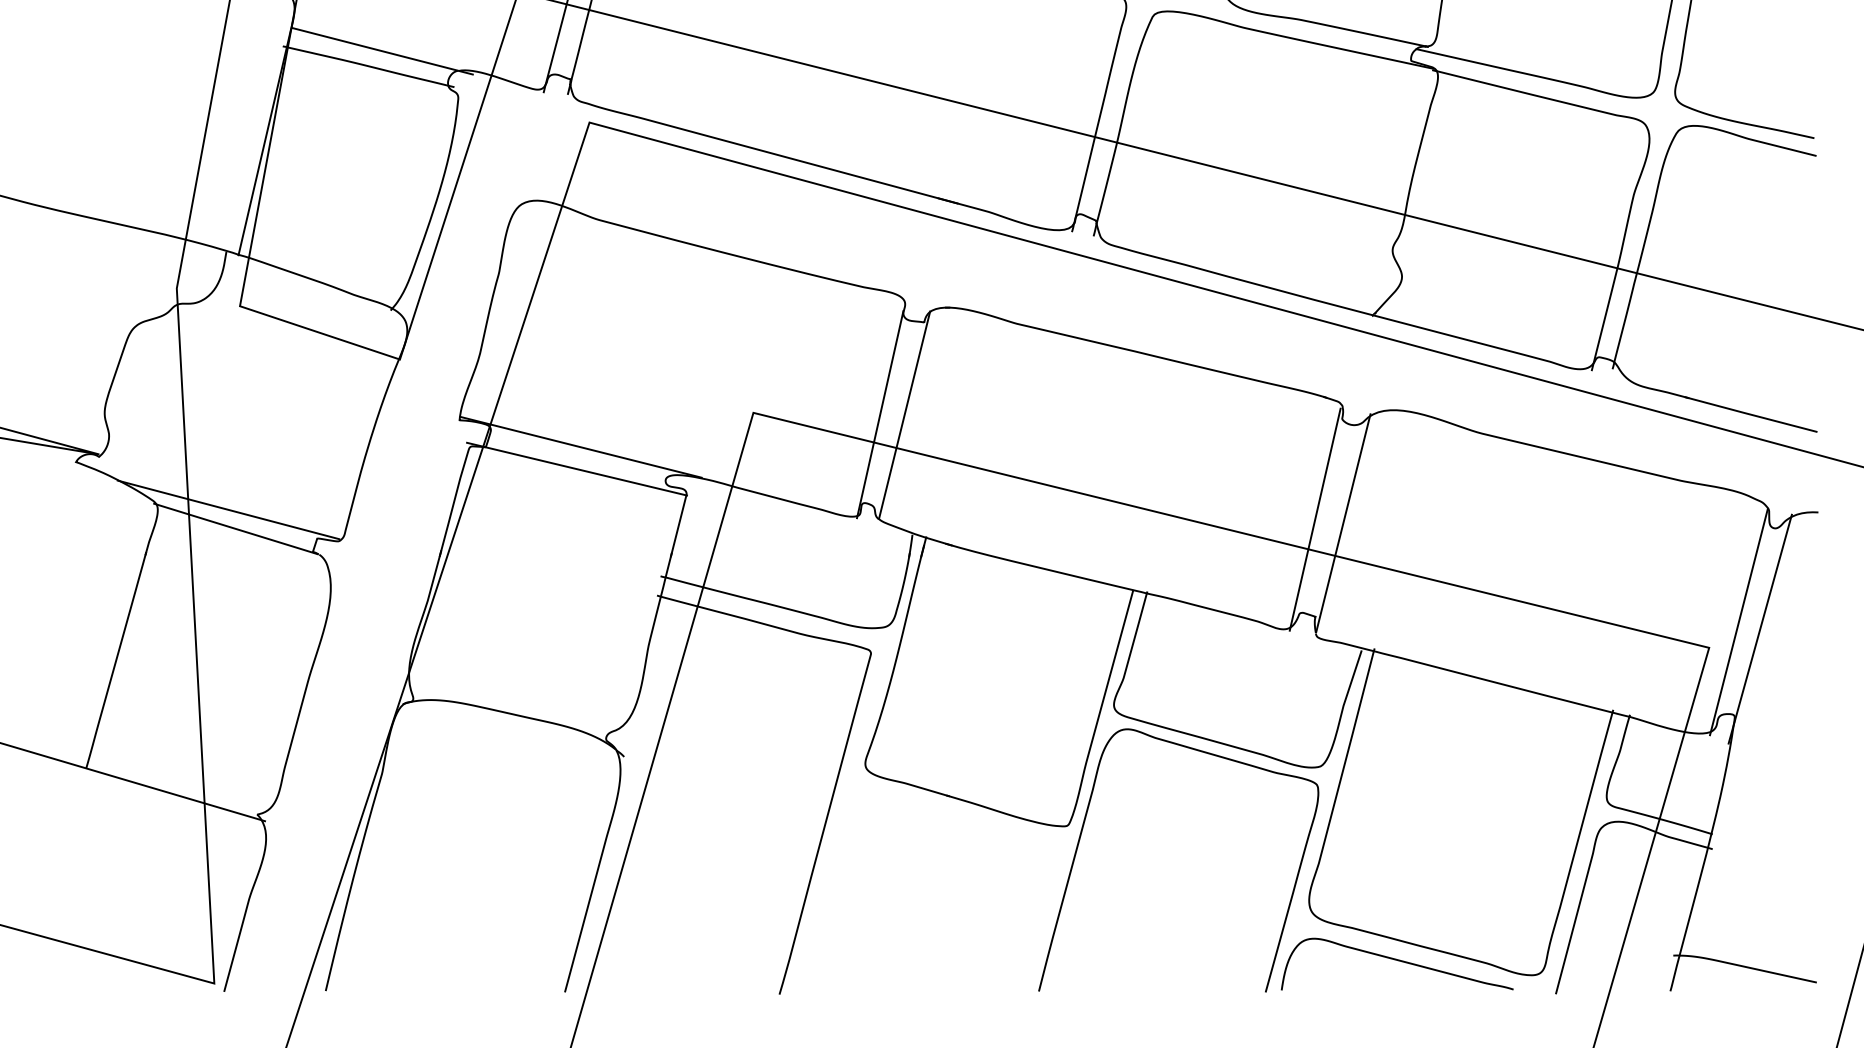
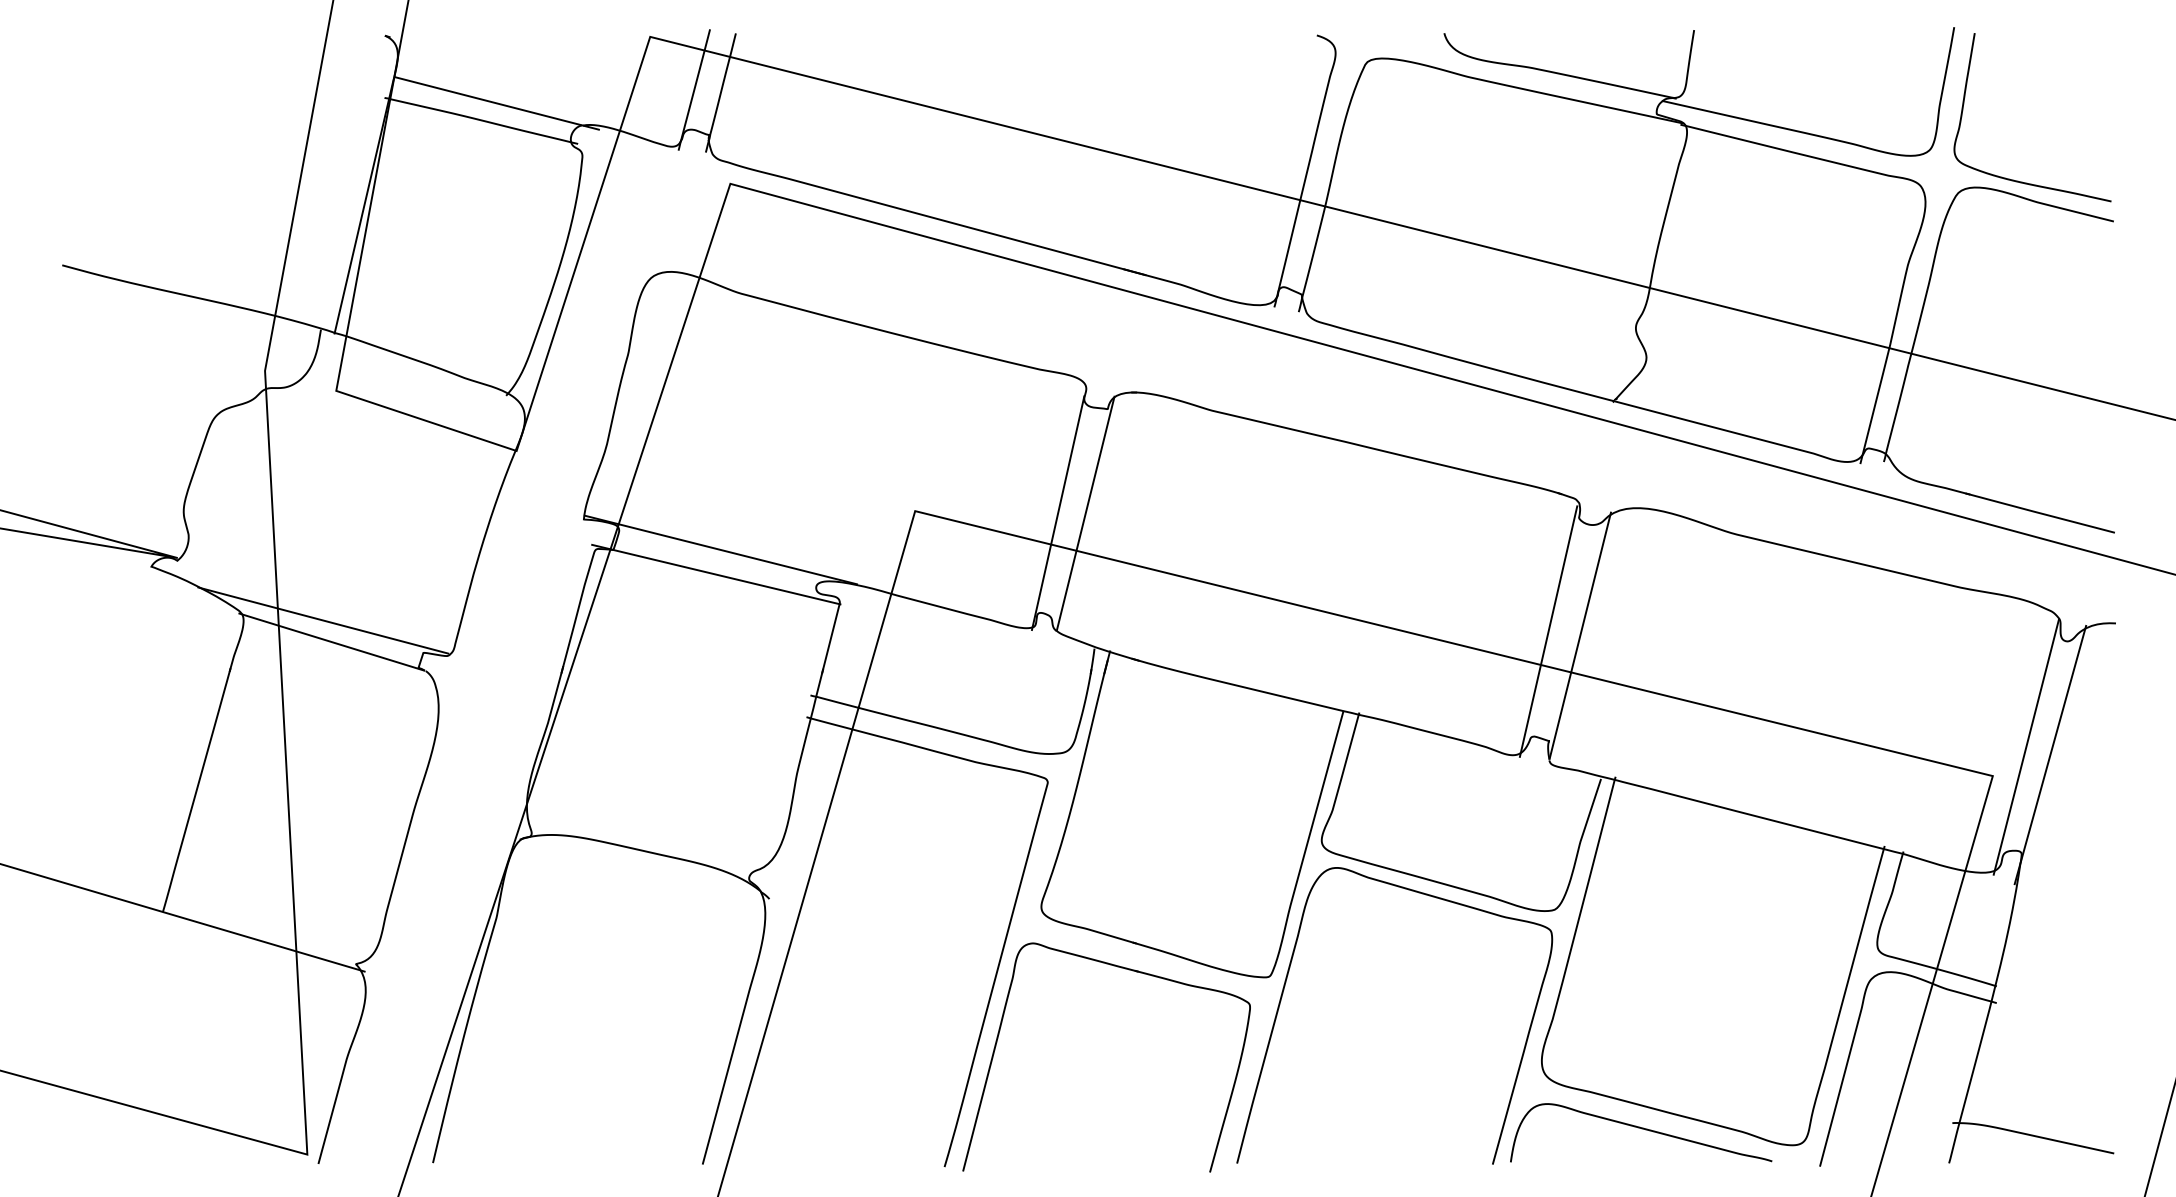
part: (946, 821) -> (1132, 971), added

